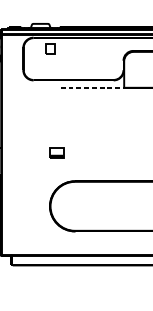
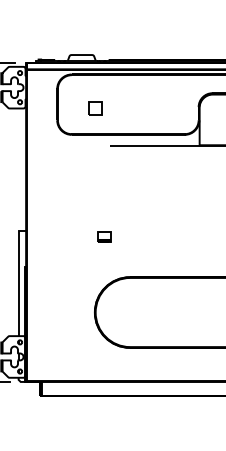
part: (50, 49) -> (95, 108), moved
line: (92, 88) -> (154, 146), dashed -> solid
part: (56, 152) -> (104, 236), size x0.71

